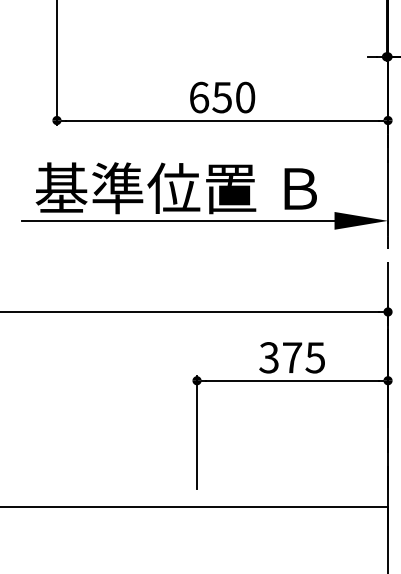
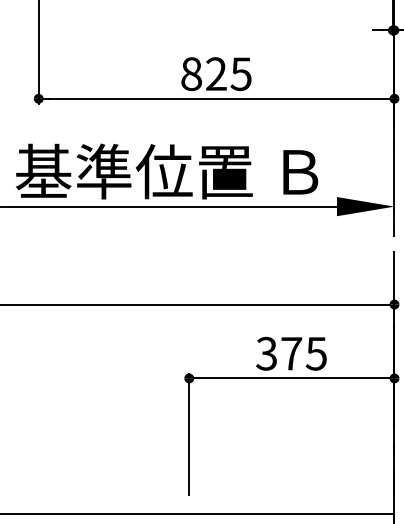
text: (222, 97) -> (216, 74), 650 -> 825

